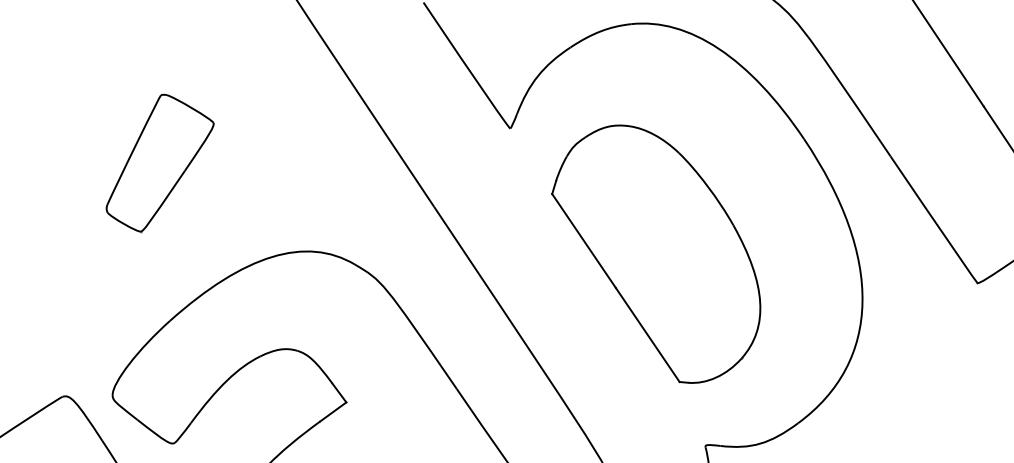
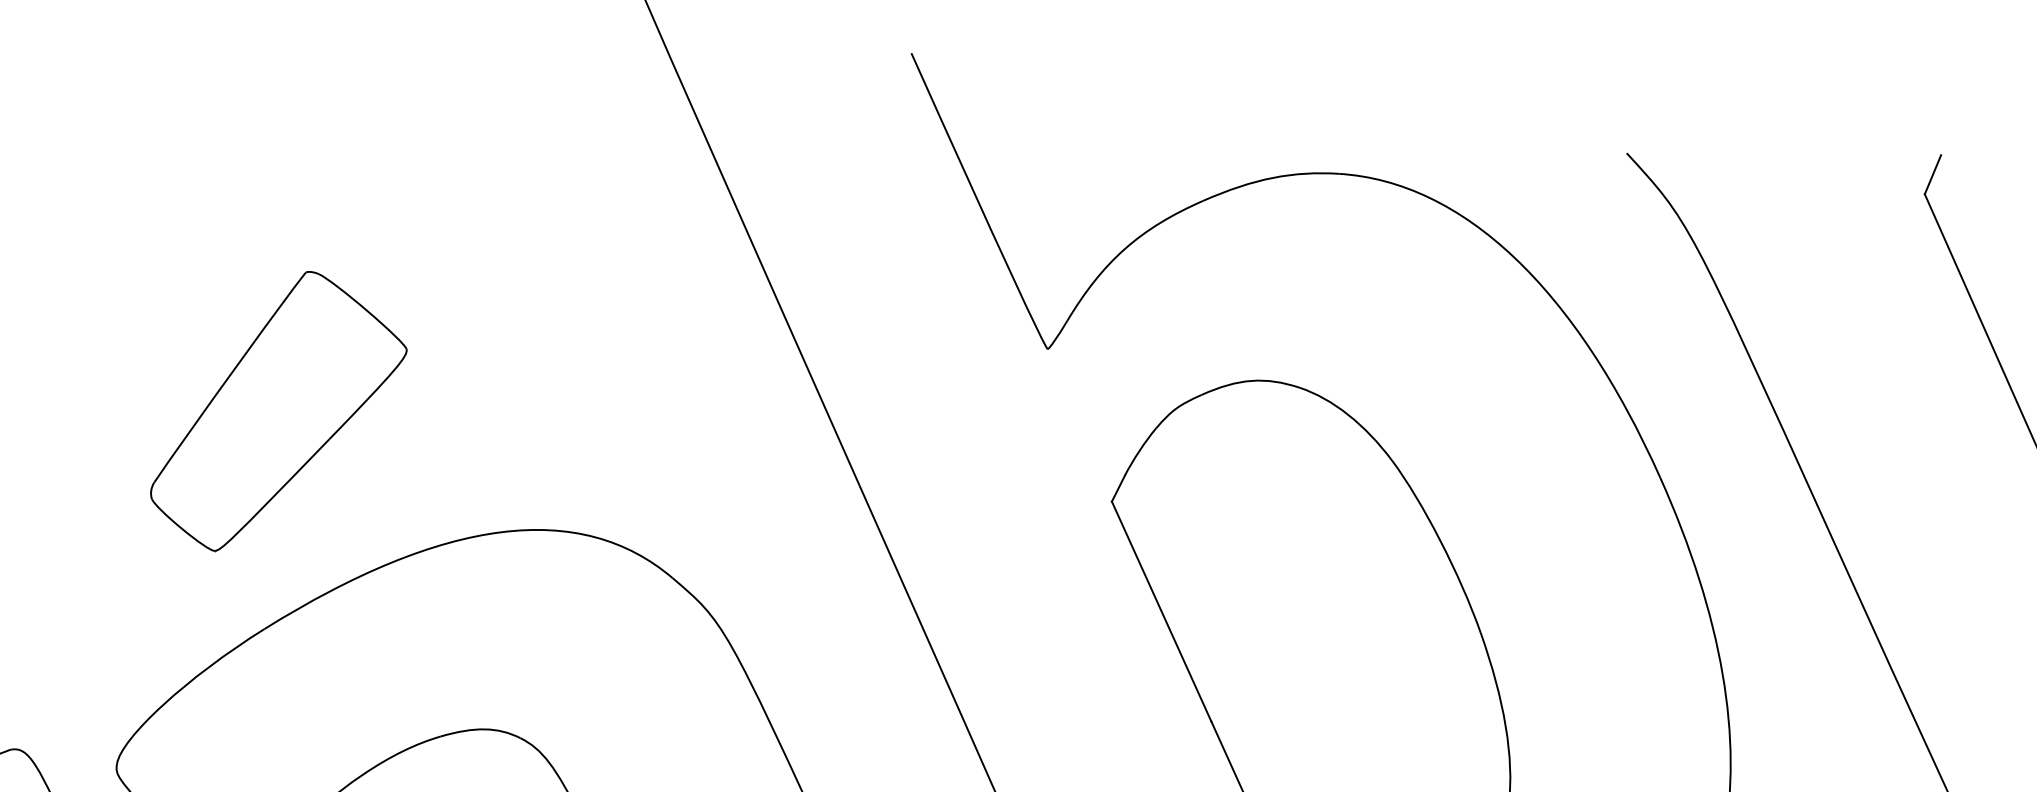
part: (159, 163) -> (278, 414), moved

